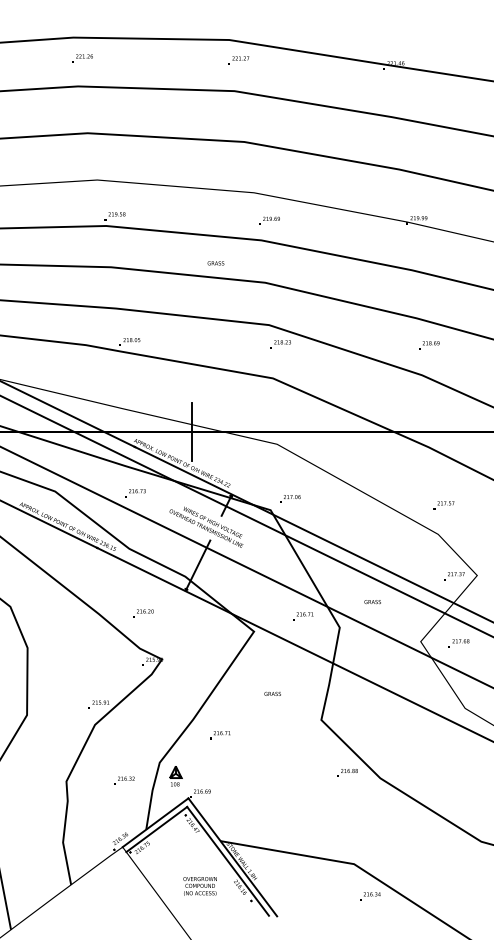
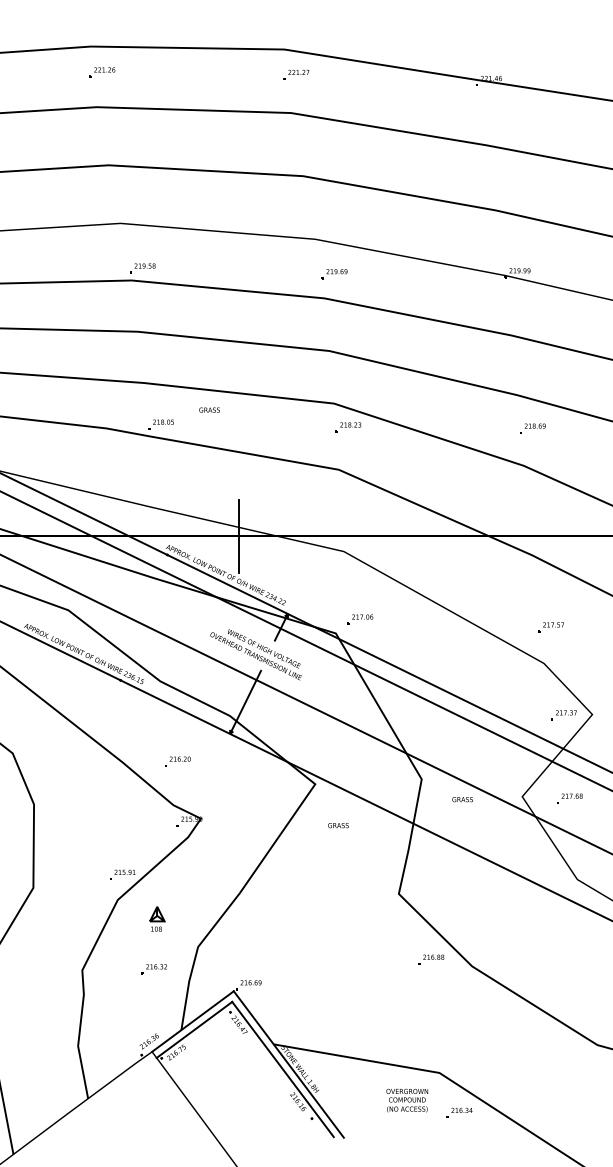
text: (215, 263) -> (209, 410), moved
part: (135, 493) -> (168, 612), removed
text: (372, 602) -> (462, 800), moved
part: (303, 616) -> (376, 765), removed
text: (272, 693) -> (338, 825), moved
part: (220, 735) -> (273, 913), removed
part: (175, 776) -> (156, 919), moved
text: (199, 886) -> (406, 1100), moved

